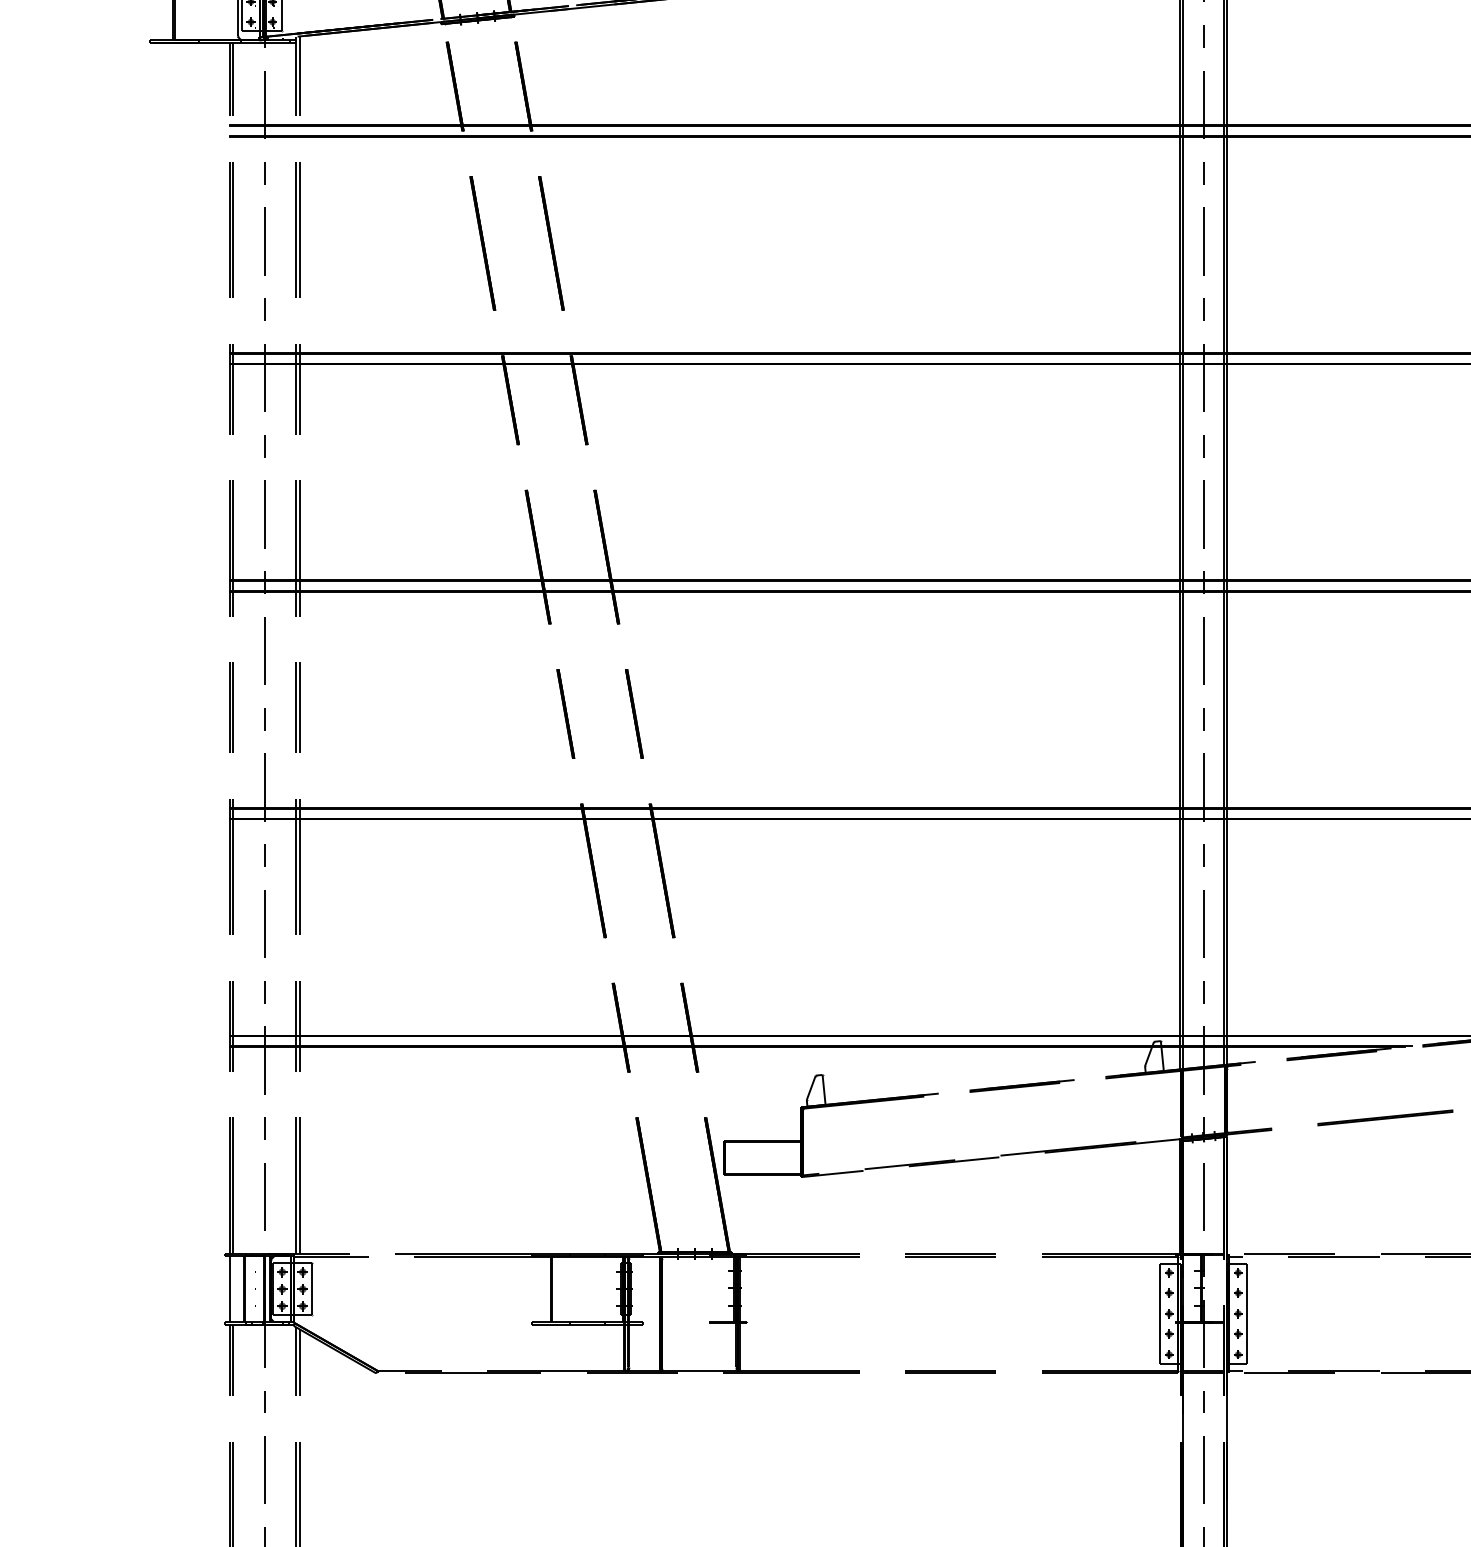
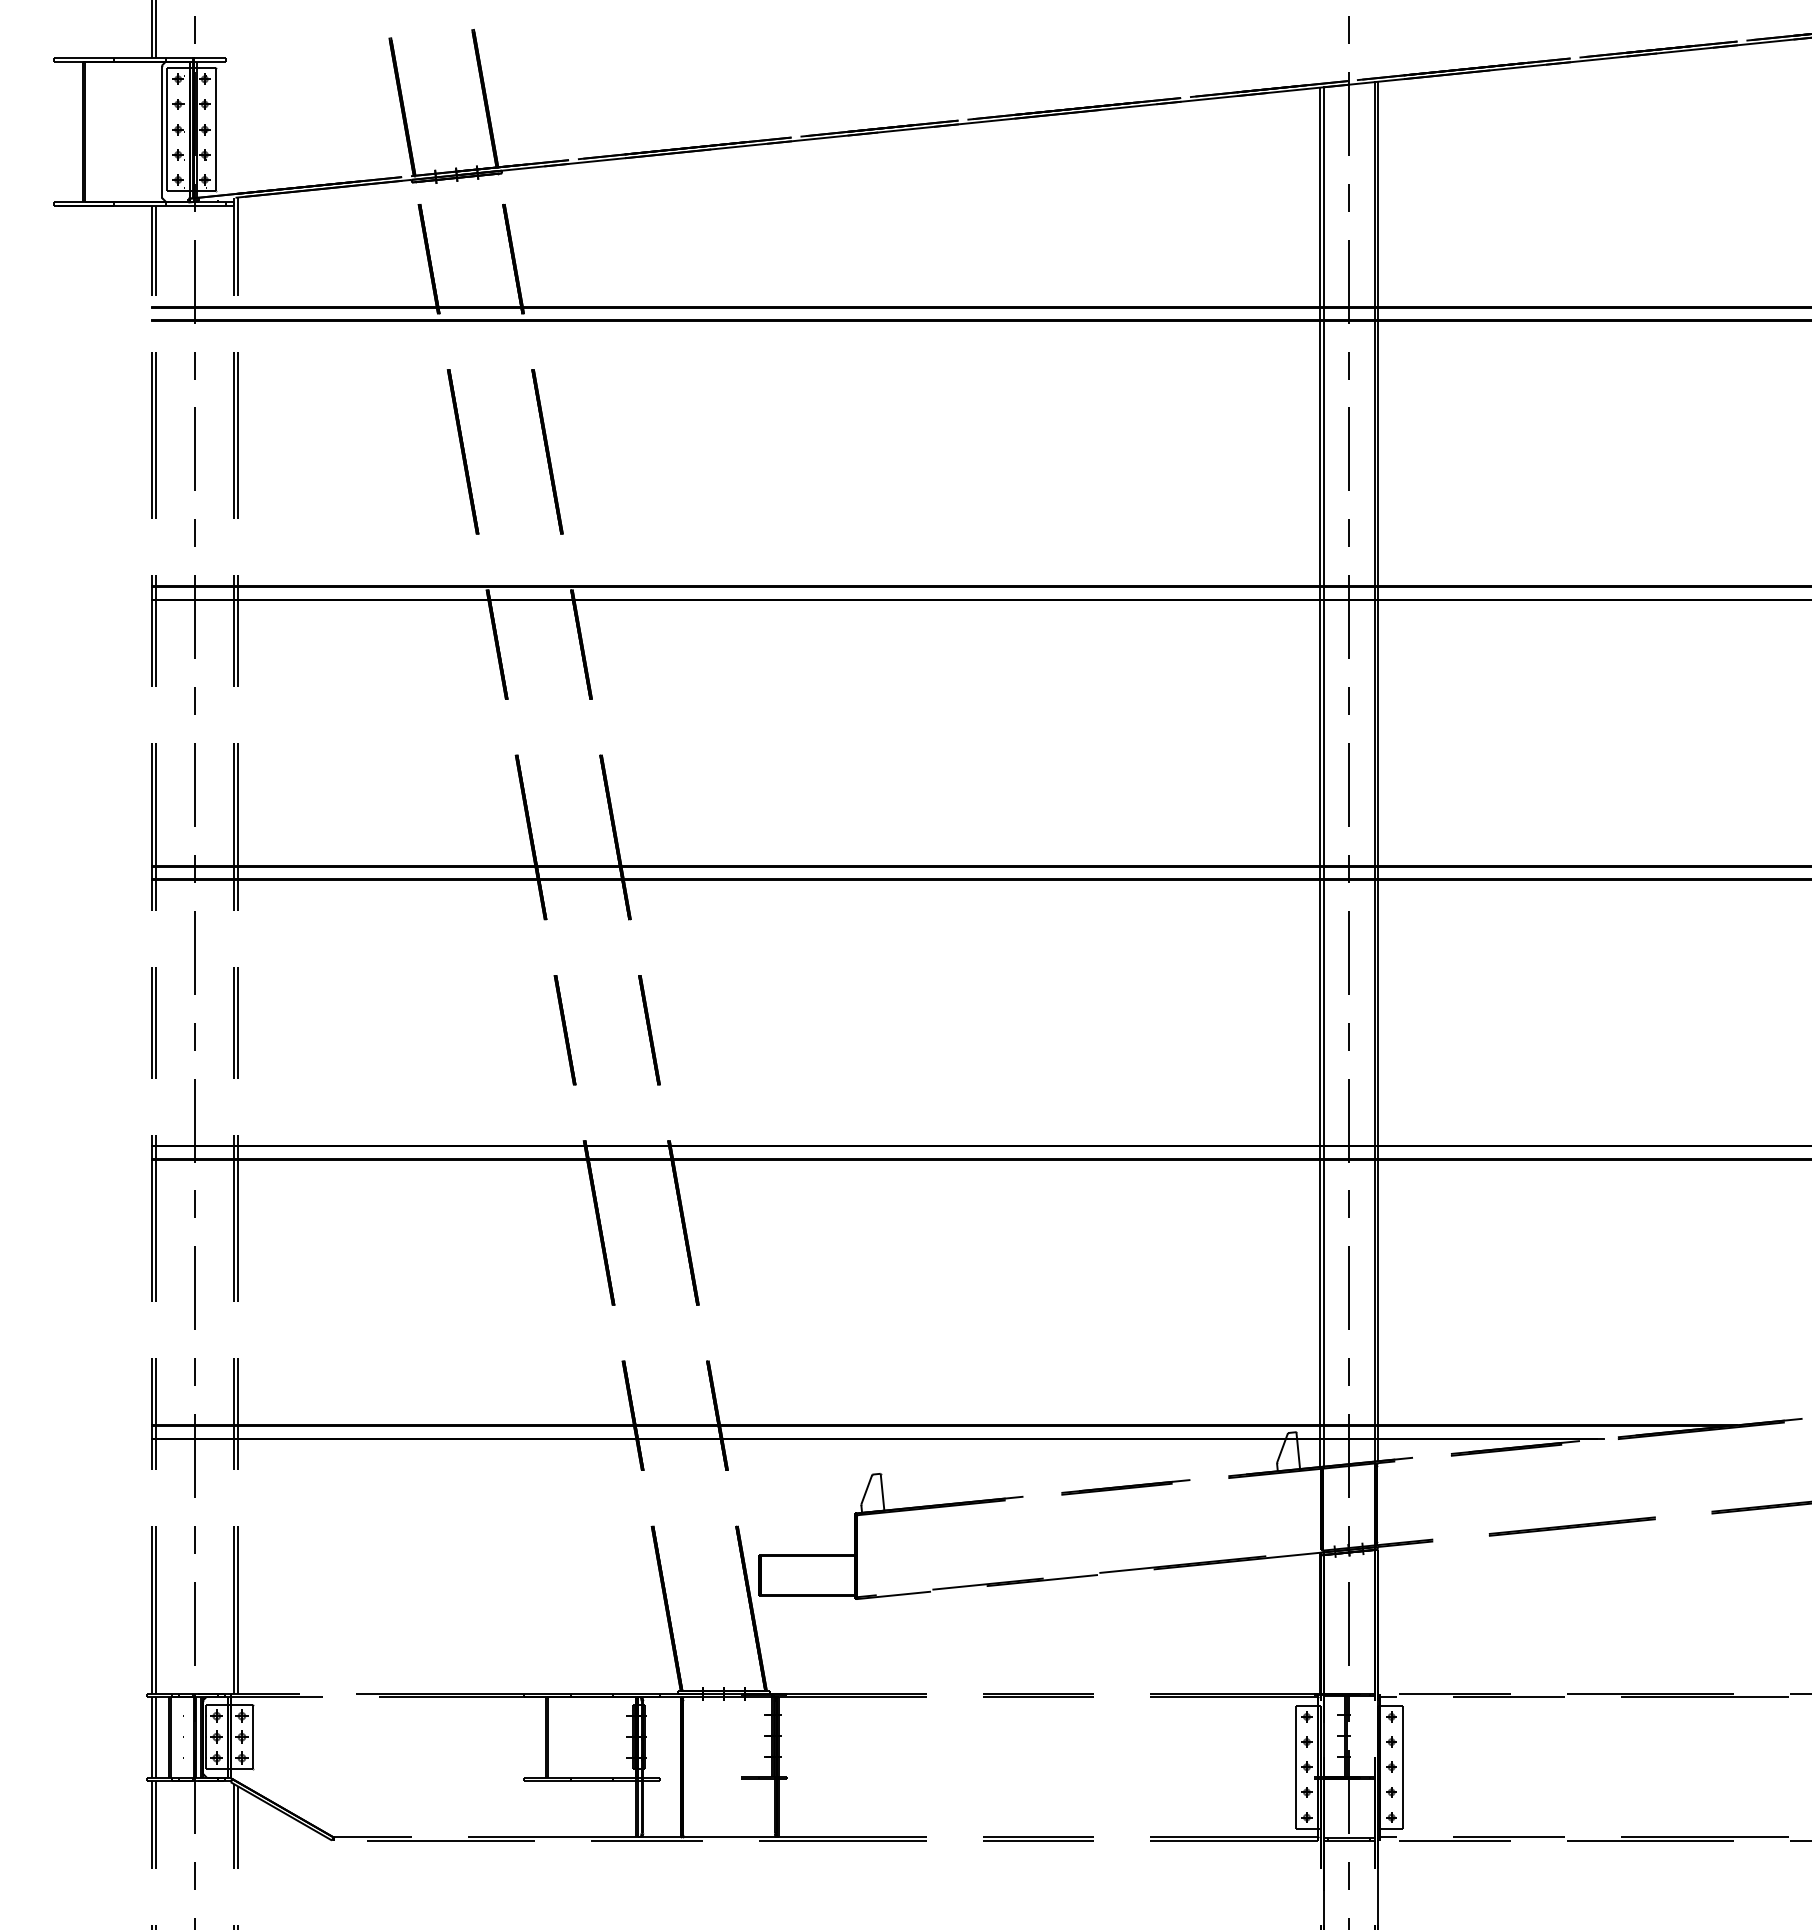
line: (233, 1288) -> (156, 1736), added

